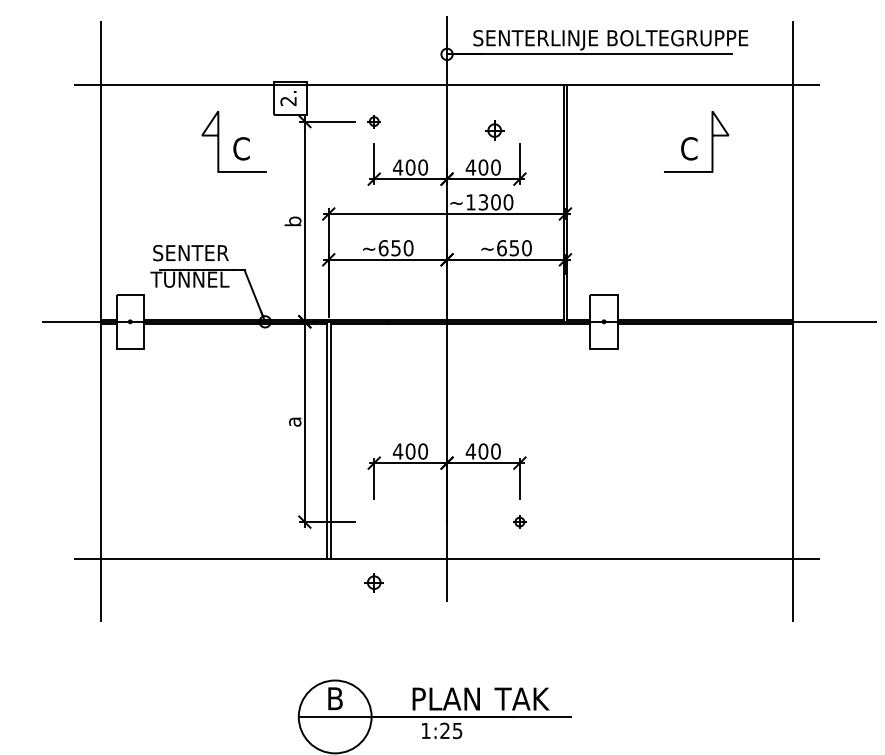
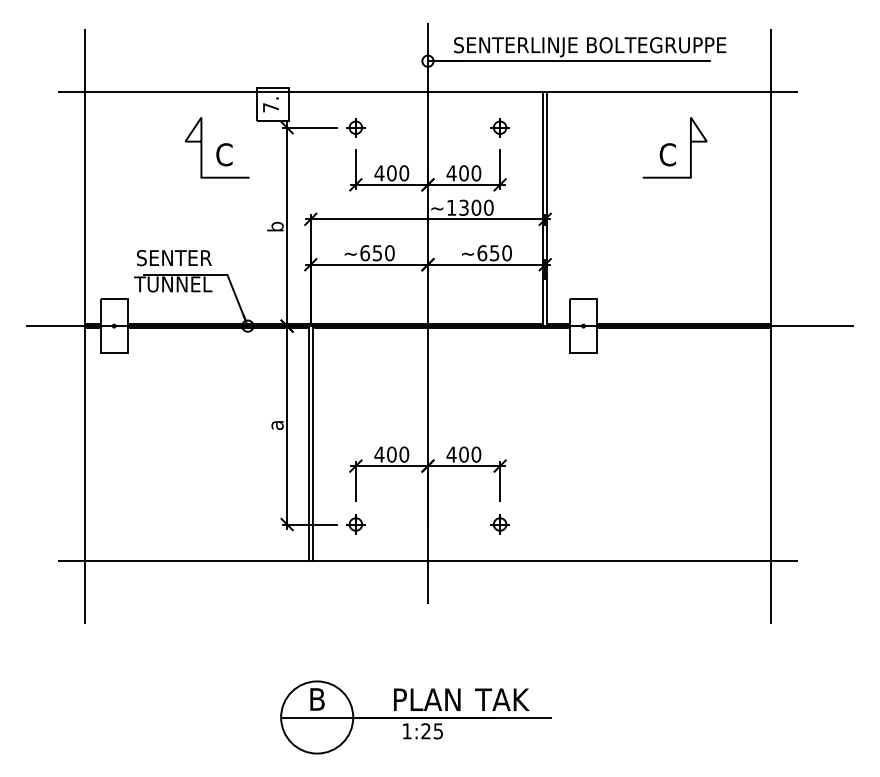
text: (288, 101) -> (270, 107), 2. -> 7.
part: (373, 121) -> (355, 127), size x1.43
part: (494, 130) -> (499, 127), moved
part: (519, 522) -> (499, 524), size x1.43
part: (373, 582) -> (355, 524), moved

